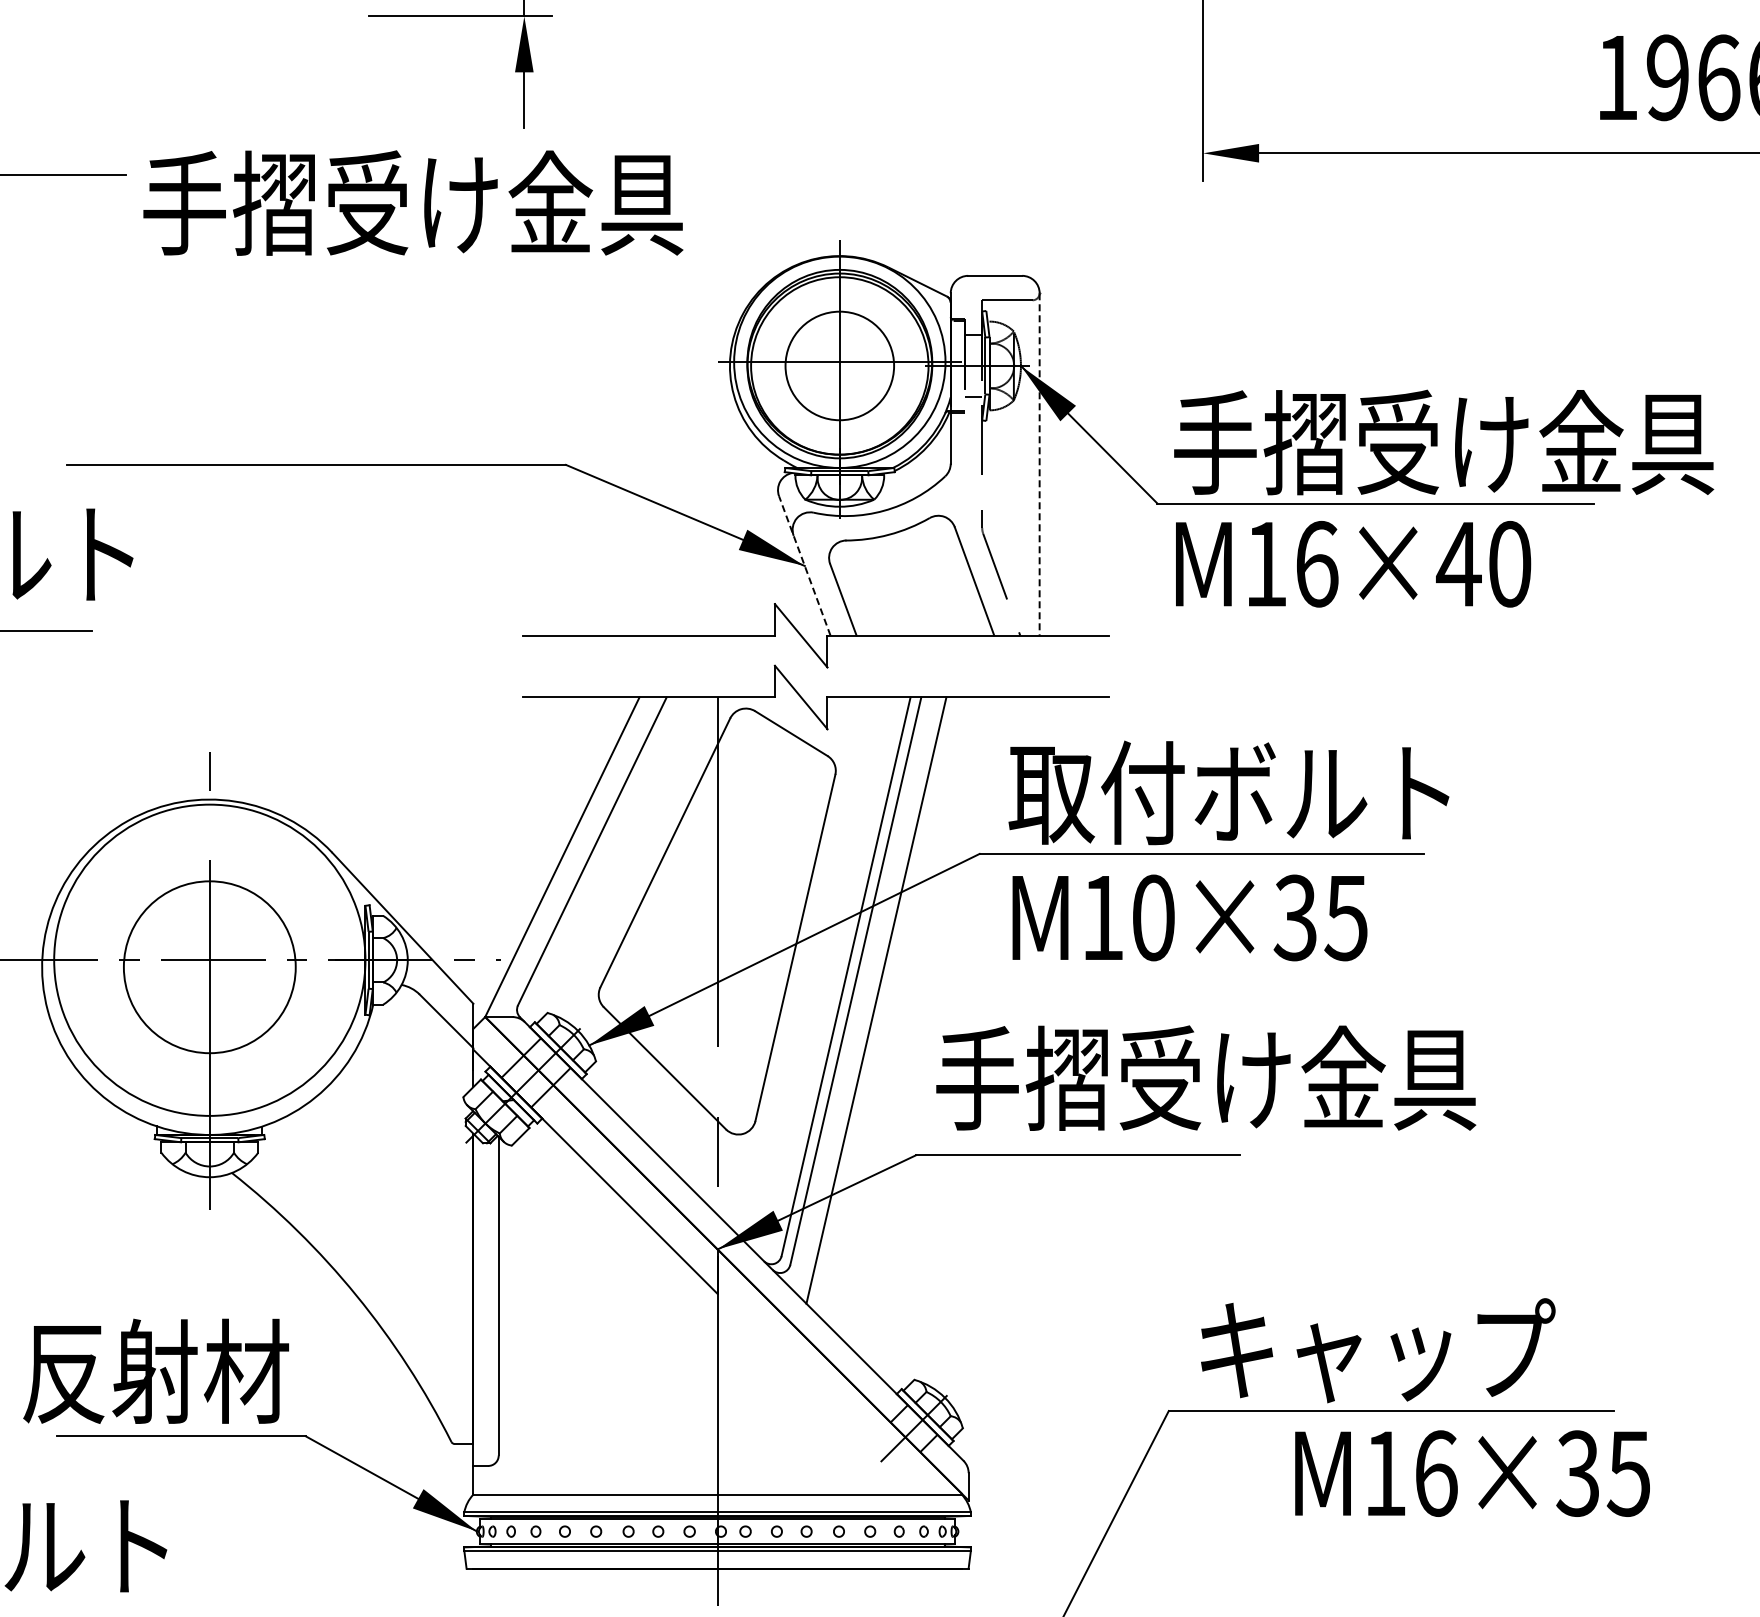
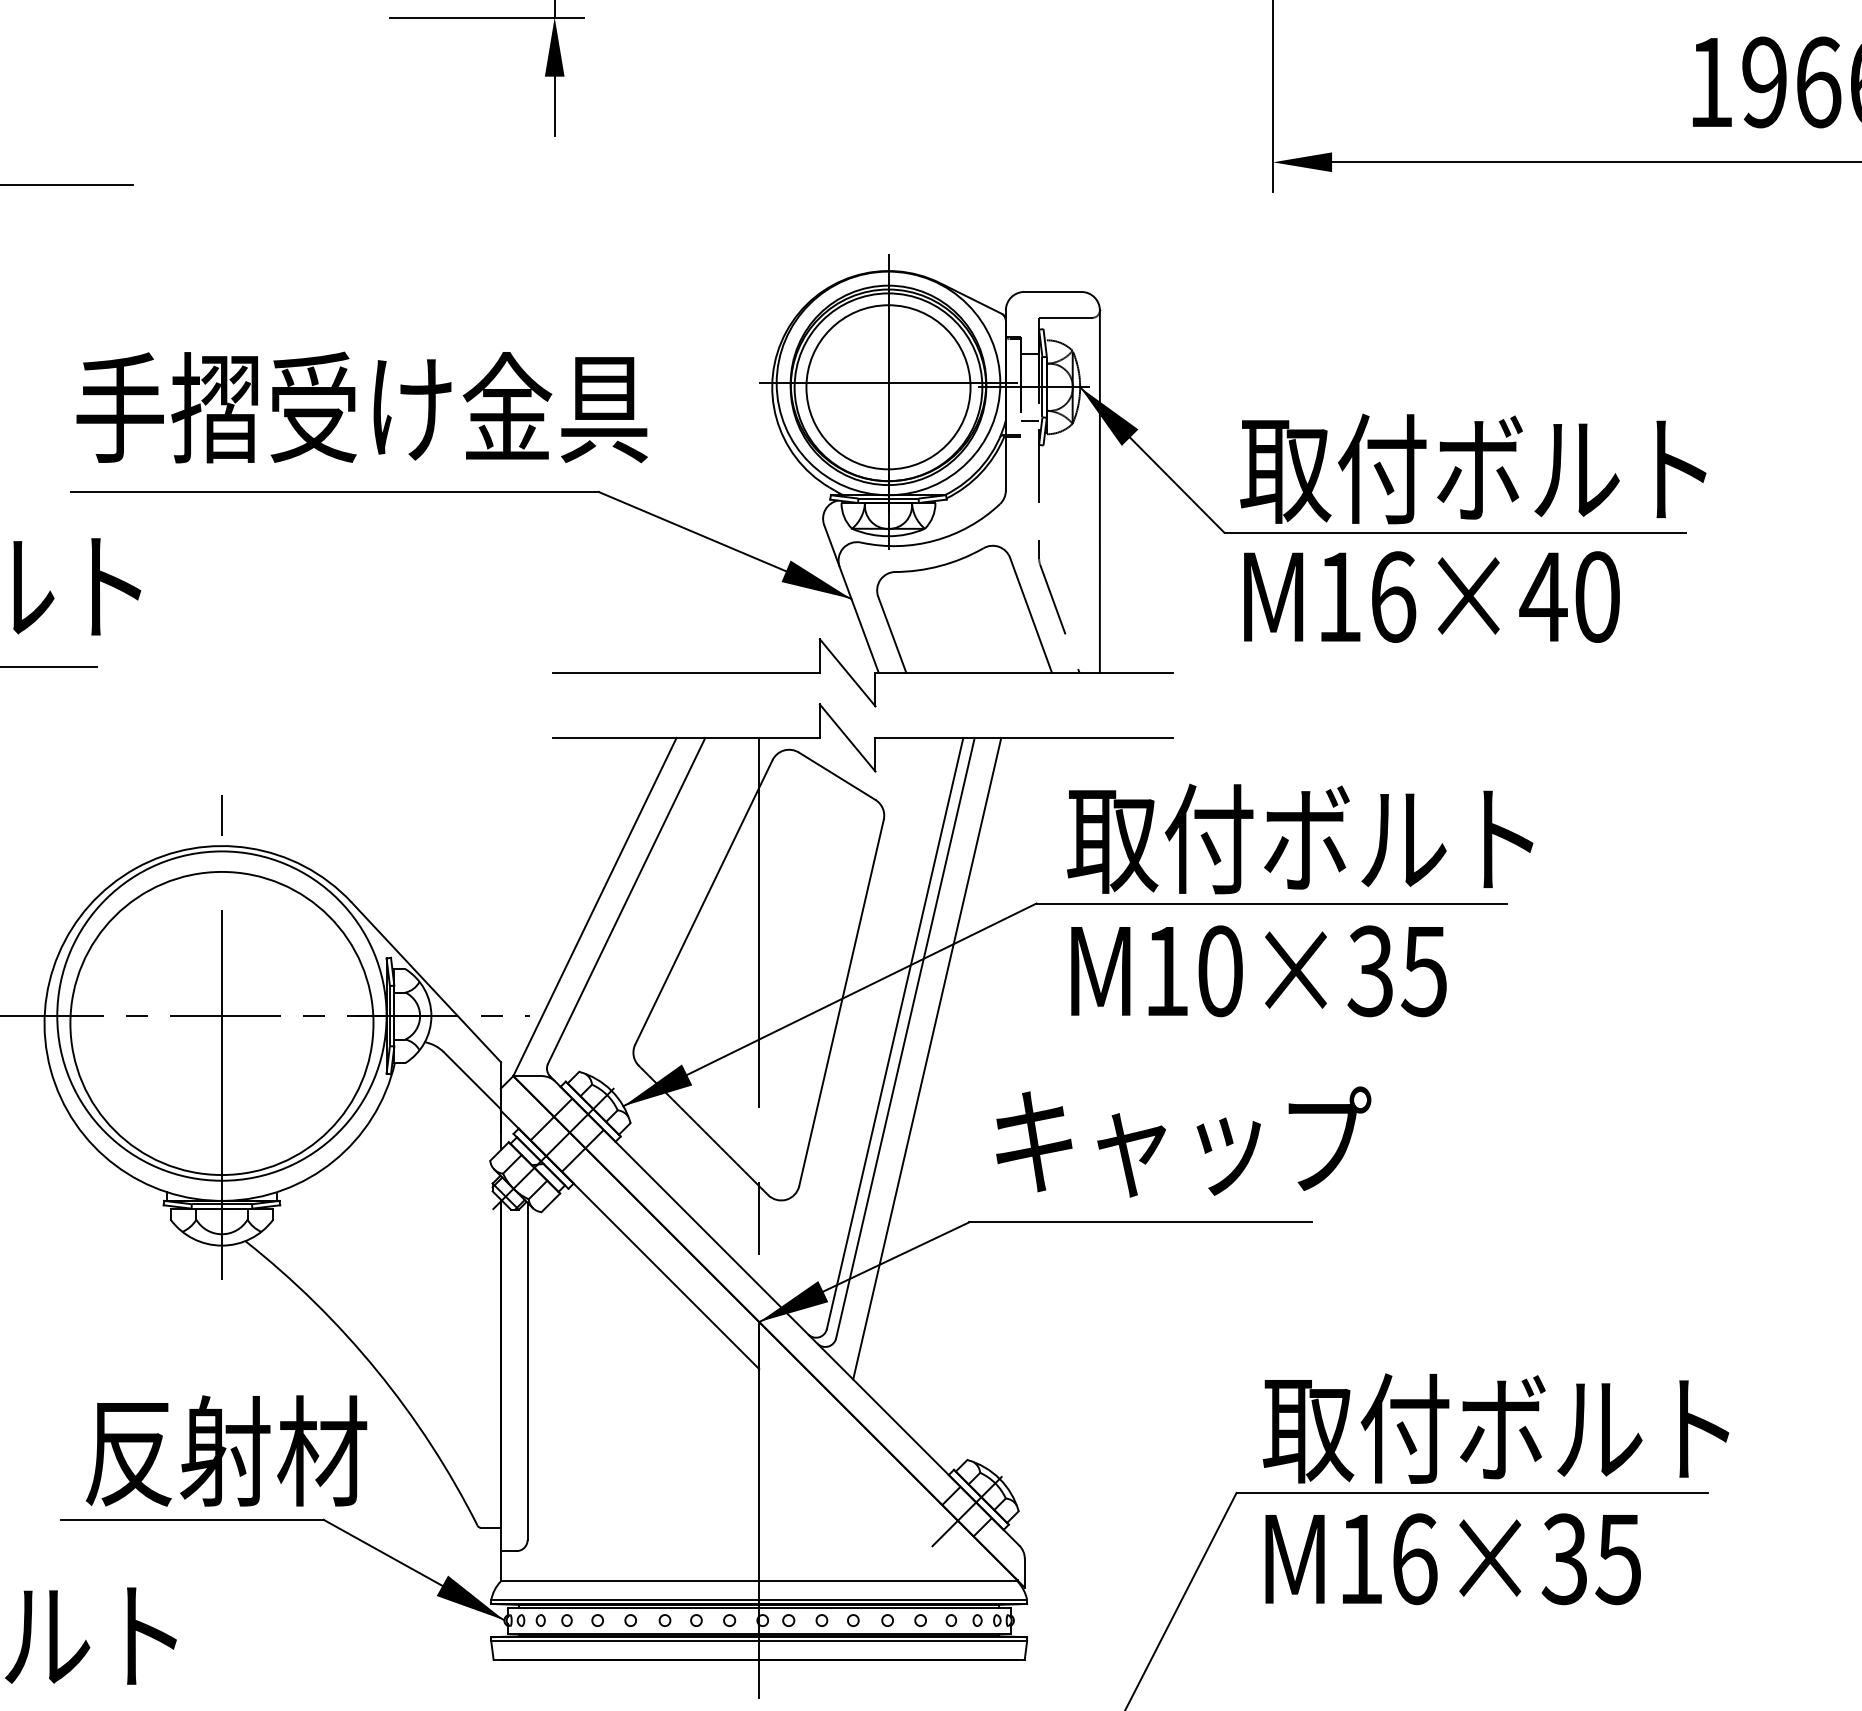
text: (413, 202) -> (362, 406), moved
circle: (839, 365) -> (888, 386), size x1.43
text: (1443, 442) -> (1527, 468), 手摺受け金具 -> 取付ボルト
line: (1039, 465) -> (1099, 492), dashed -> solid
line: (804, 565) -> (851, 598), dashed -> solid
circle: (209, 967) -> (221, 1023), size x1.67
text: (1206, 1078) -> (1276, 1141), 手摺受け金具 -> キャップ
text: (1413, 1350) -> (1495, 1428), キャップ -> 取付ボルト
text: (155, 1370) -> (225, 1450), moved
text: (1472, 1473) -> (1453, 1559), moved

